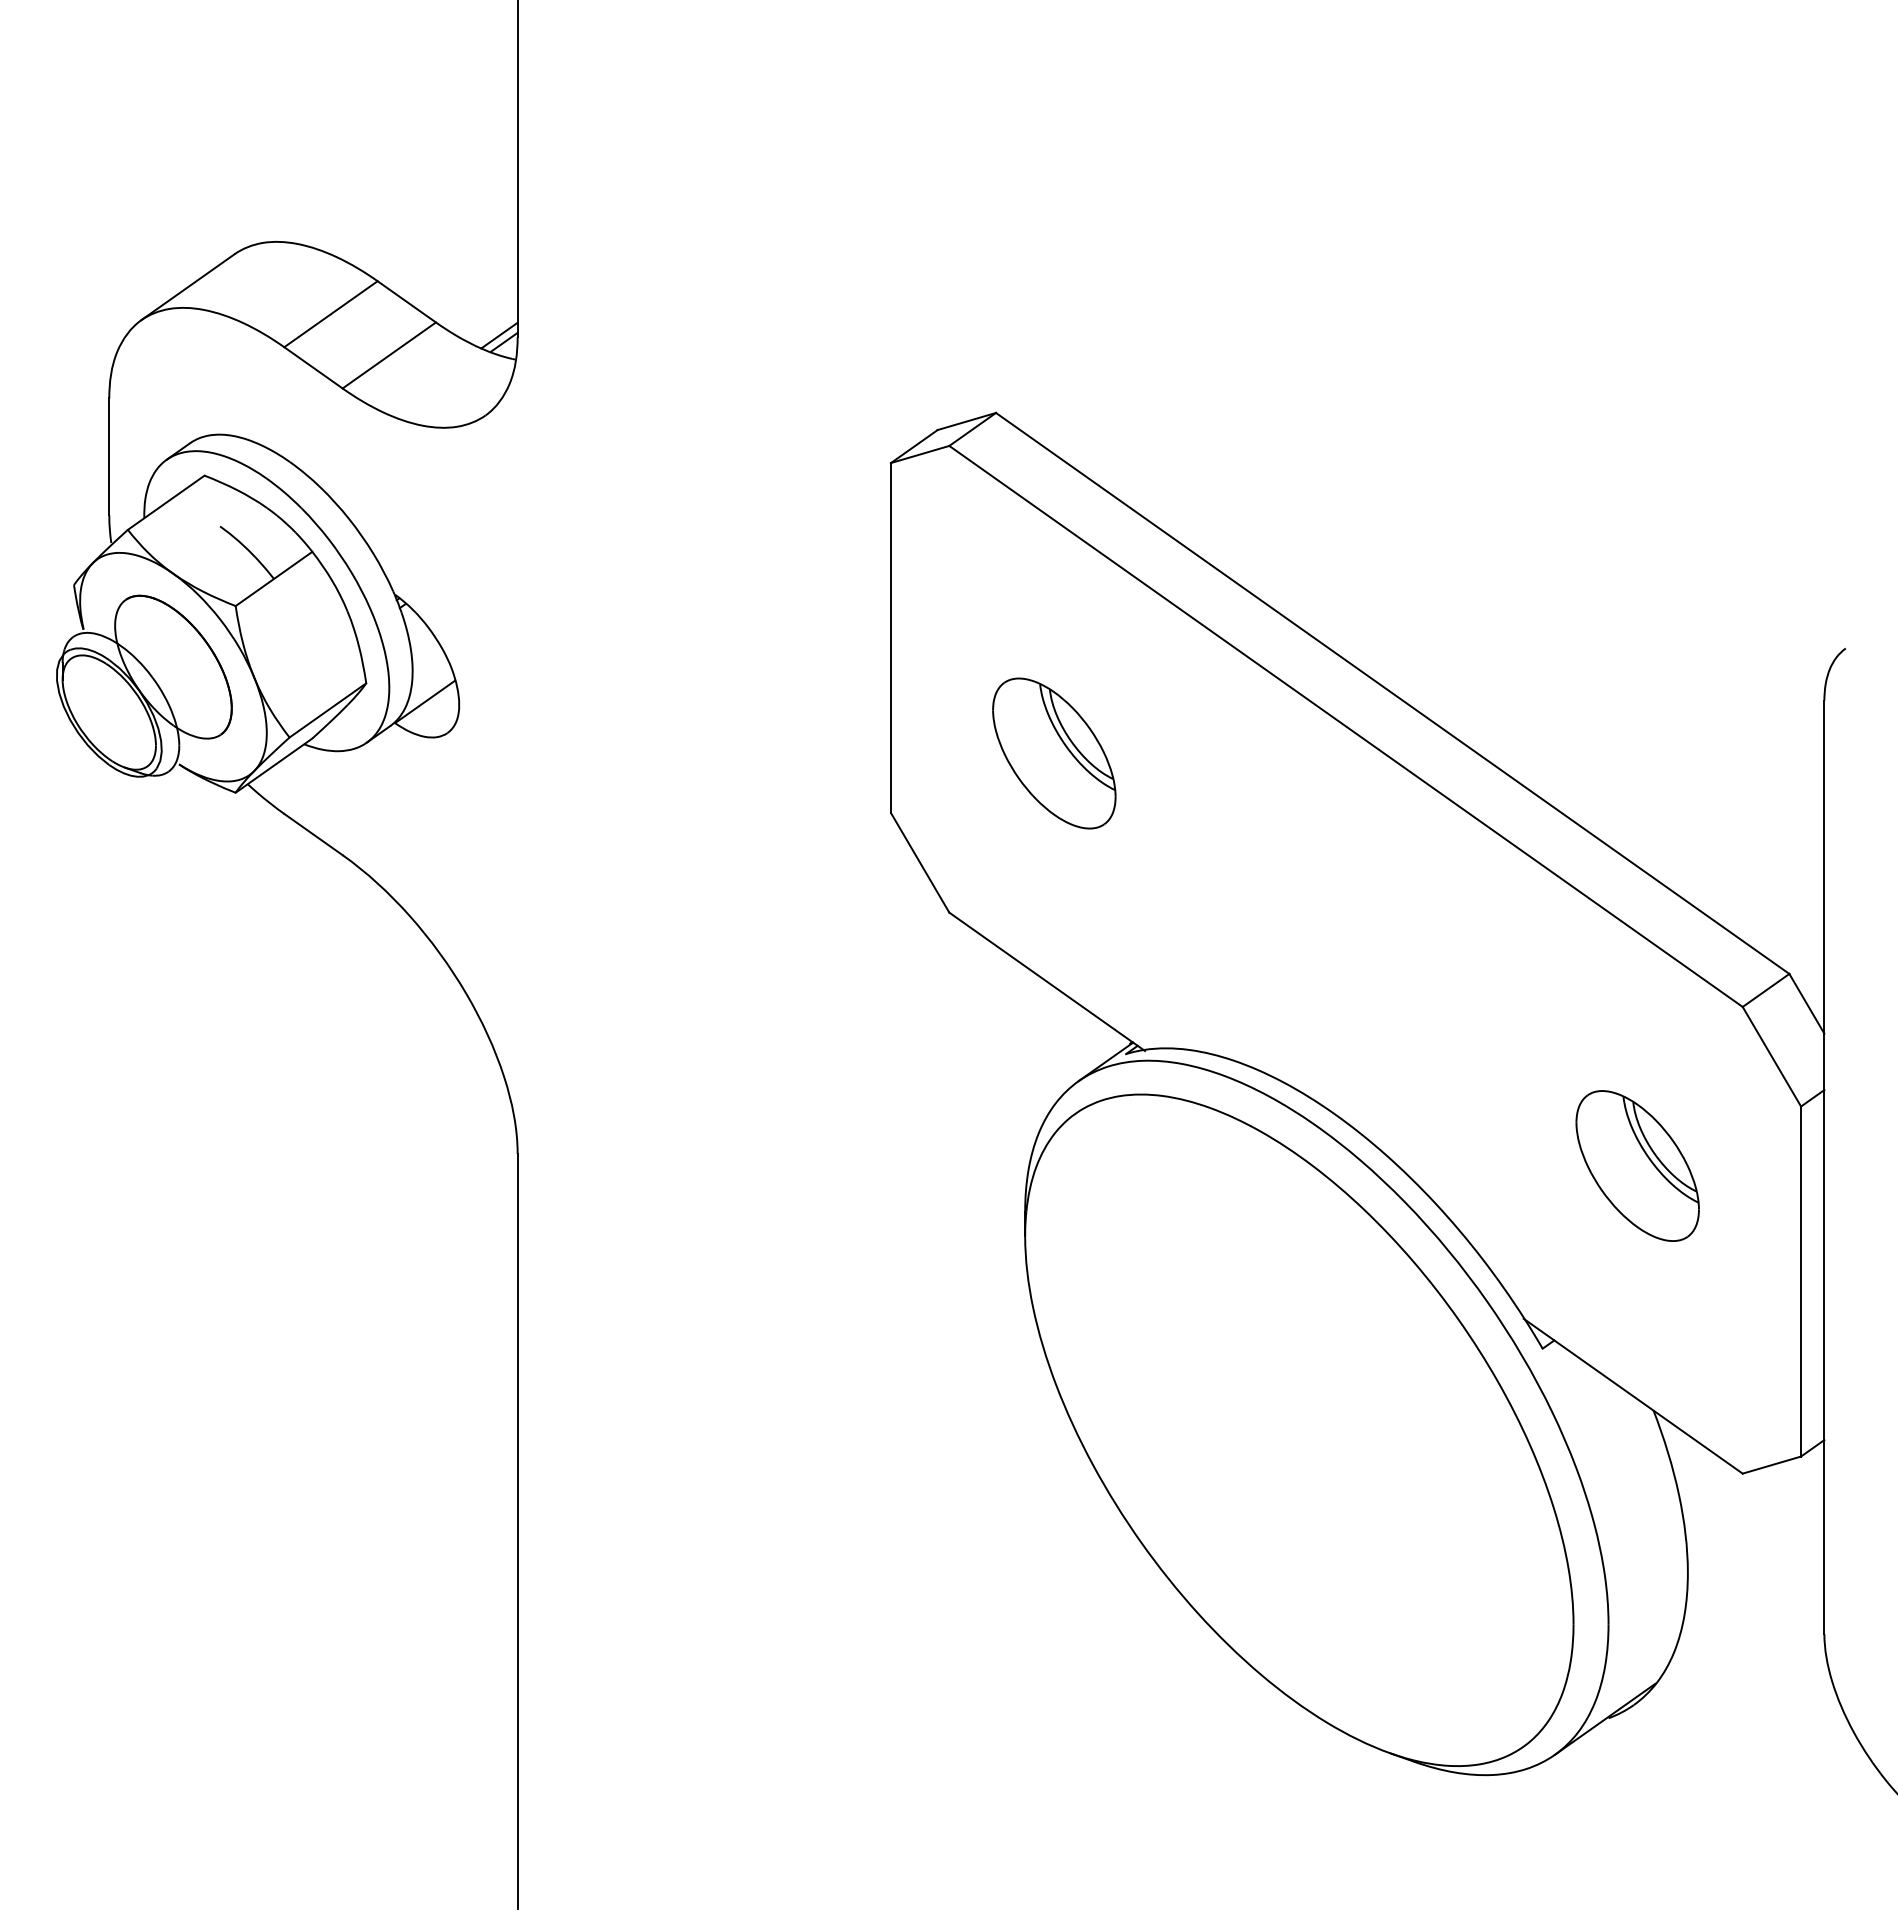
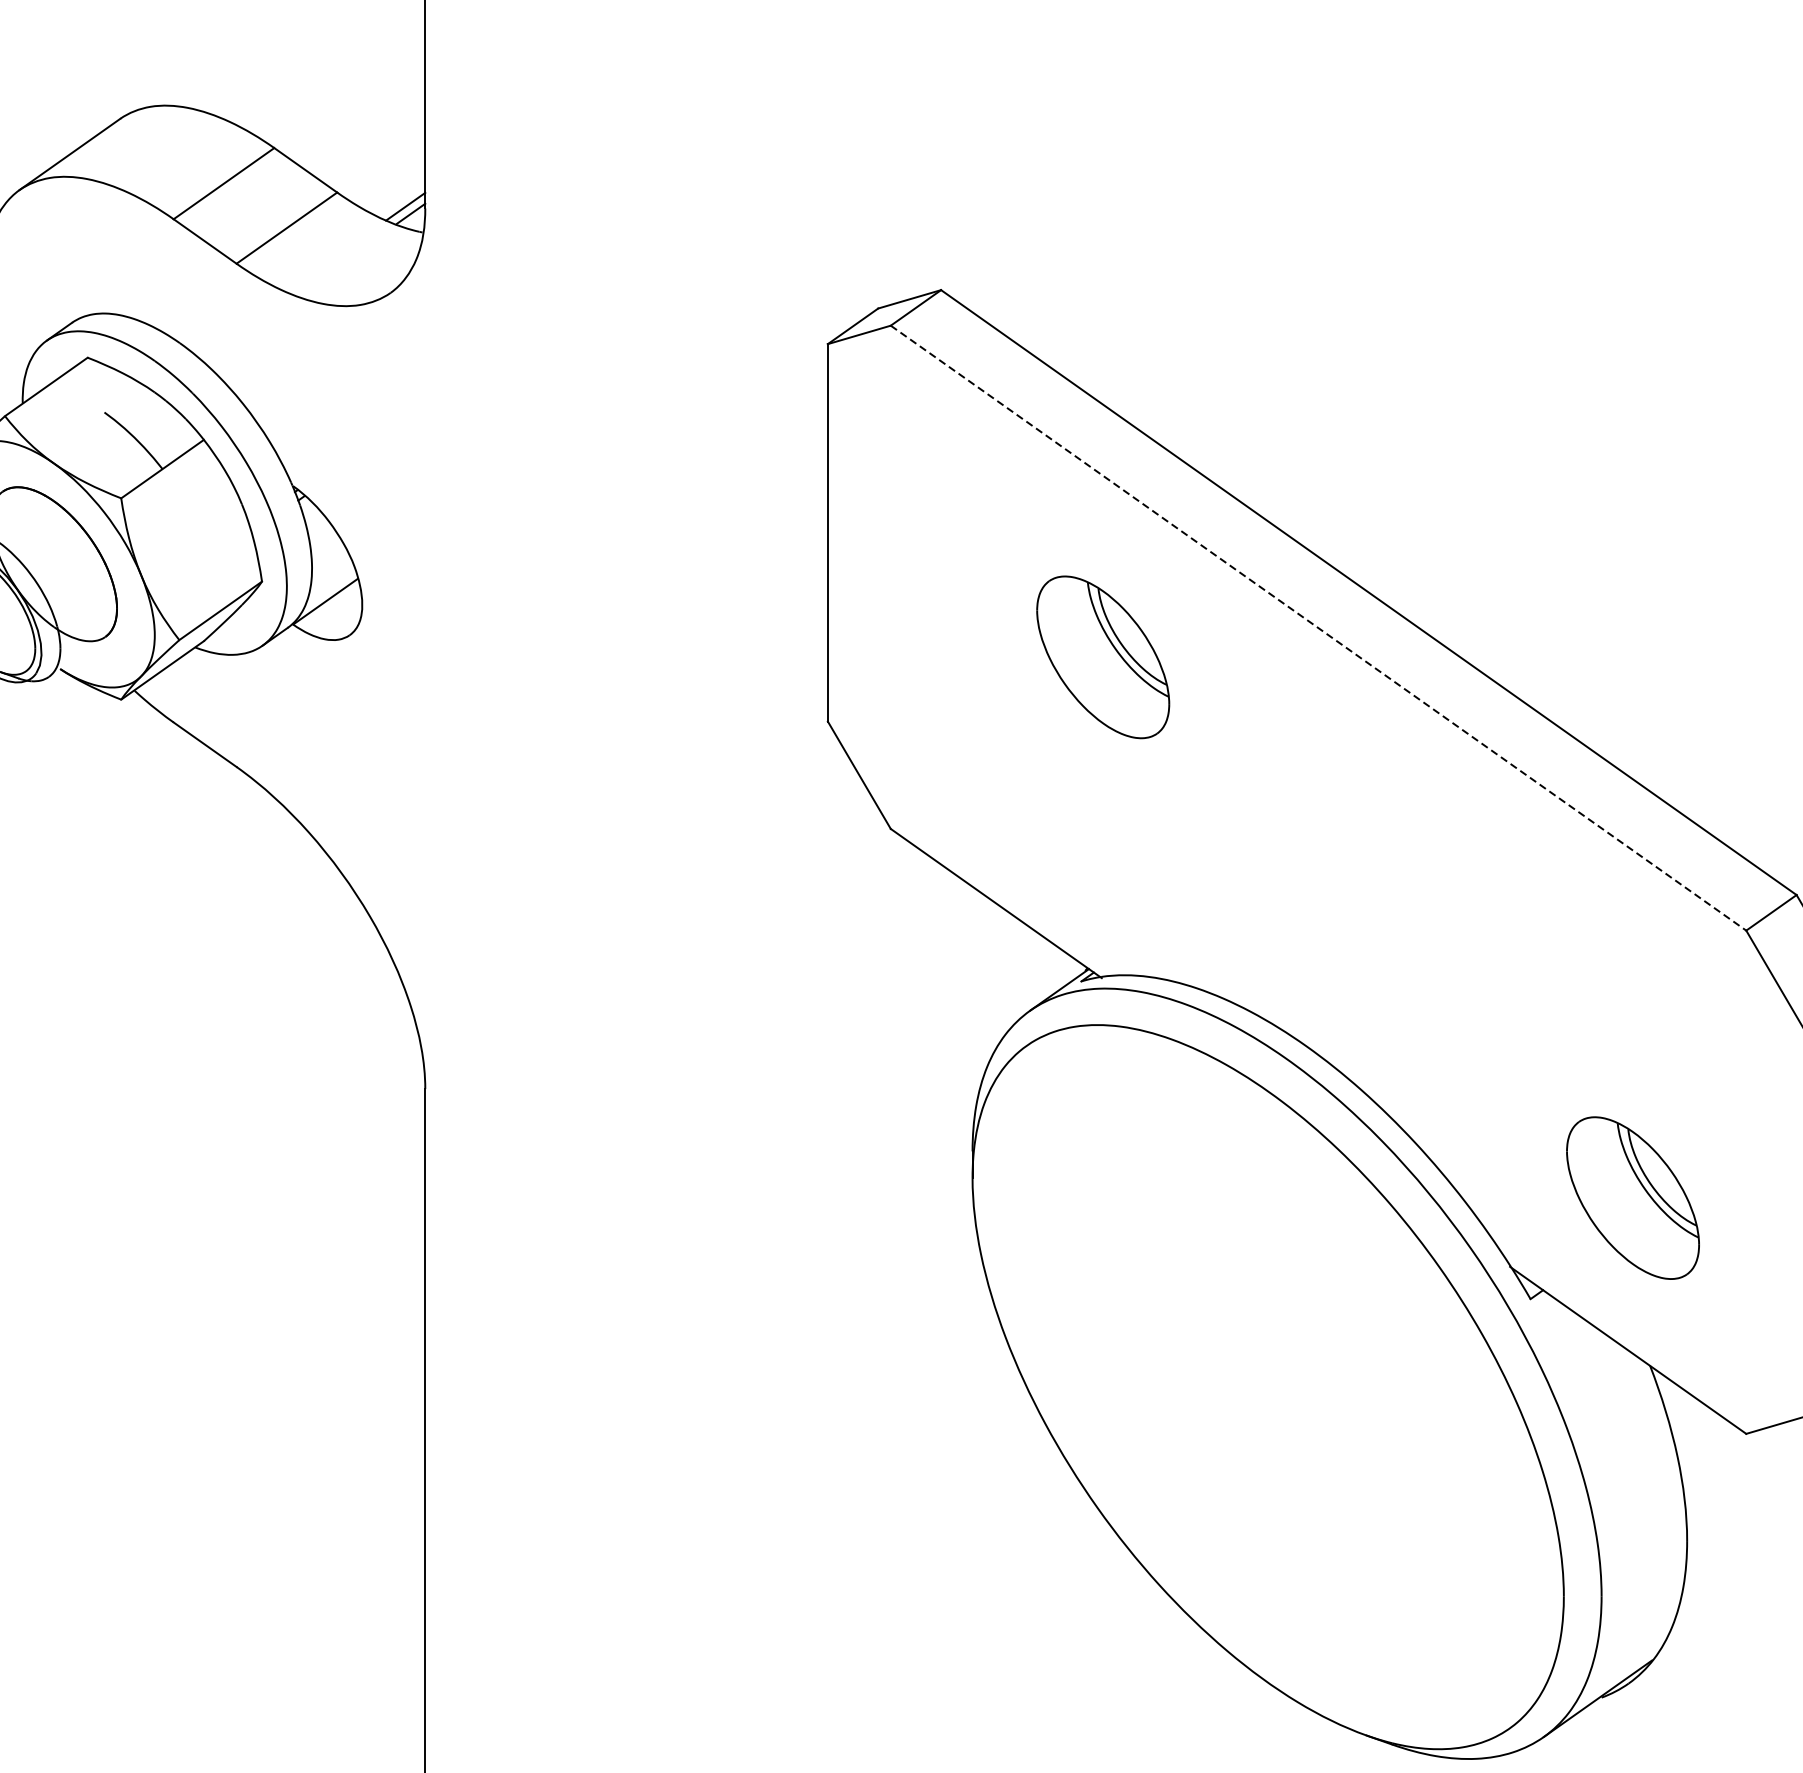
line: (1346, 726) -> (1319, 628), solid -> dashed
part: (1054, 753) -> (1103, 657), moved
part: (1637, 1165) -> (1632, 1197), moved

